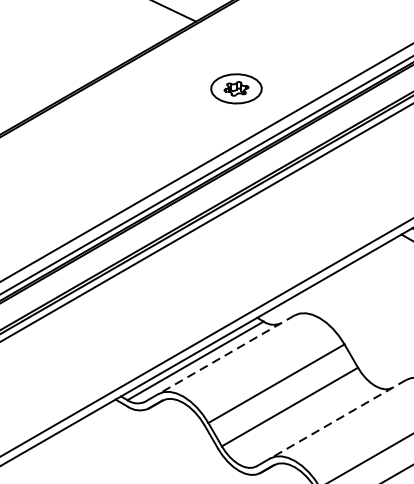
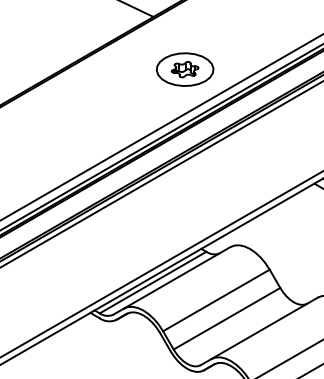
part: (235, 88) -> (184, 69), size x1.43
line: (226, 354) -> (177, 277), dashed -> solid
line: (337, 419) -> (264, 328), dashed -> solid

